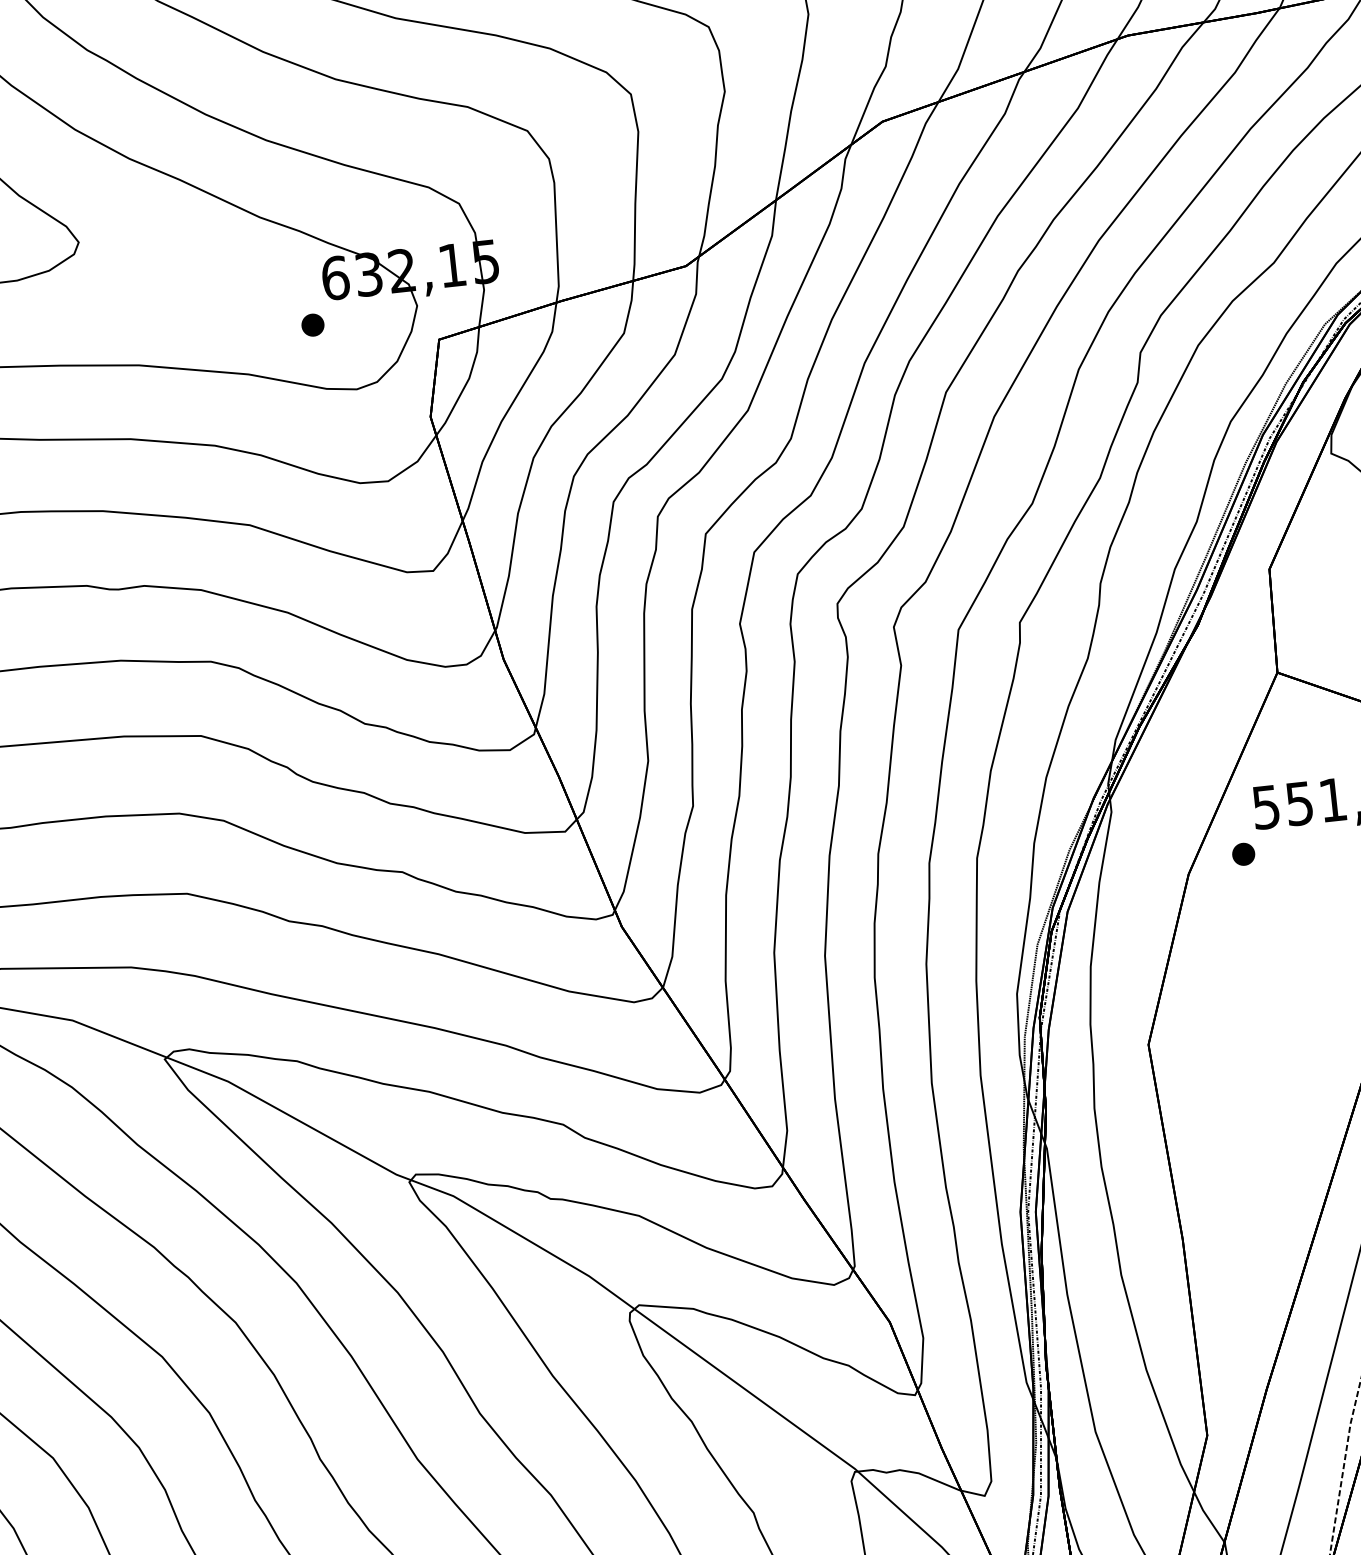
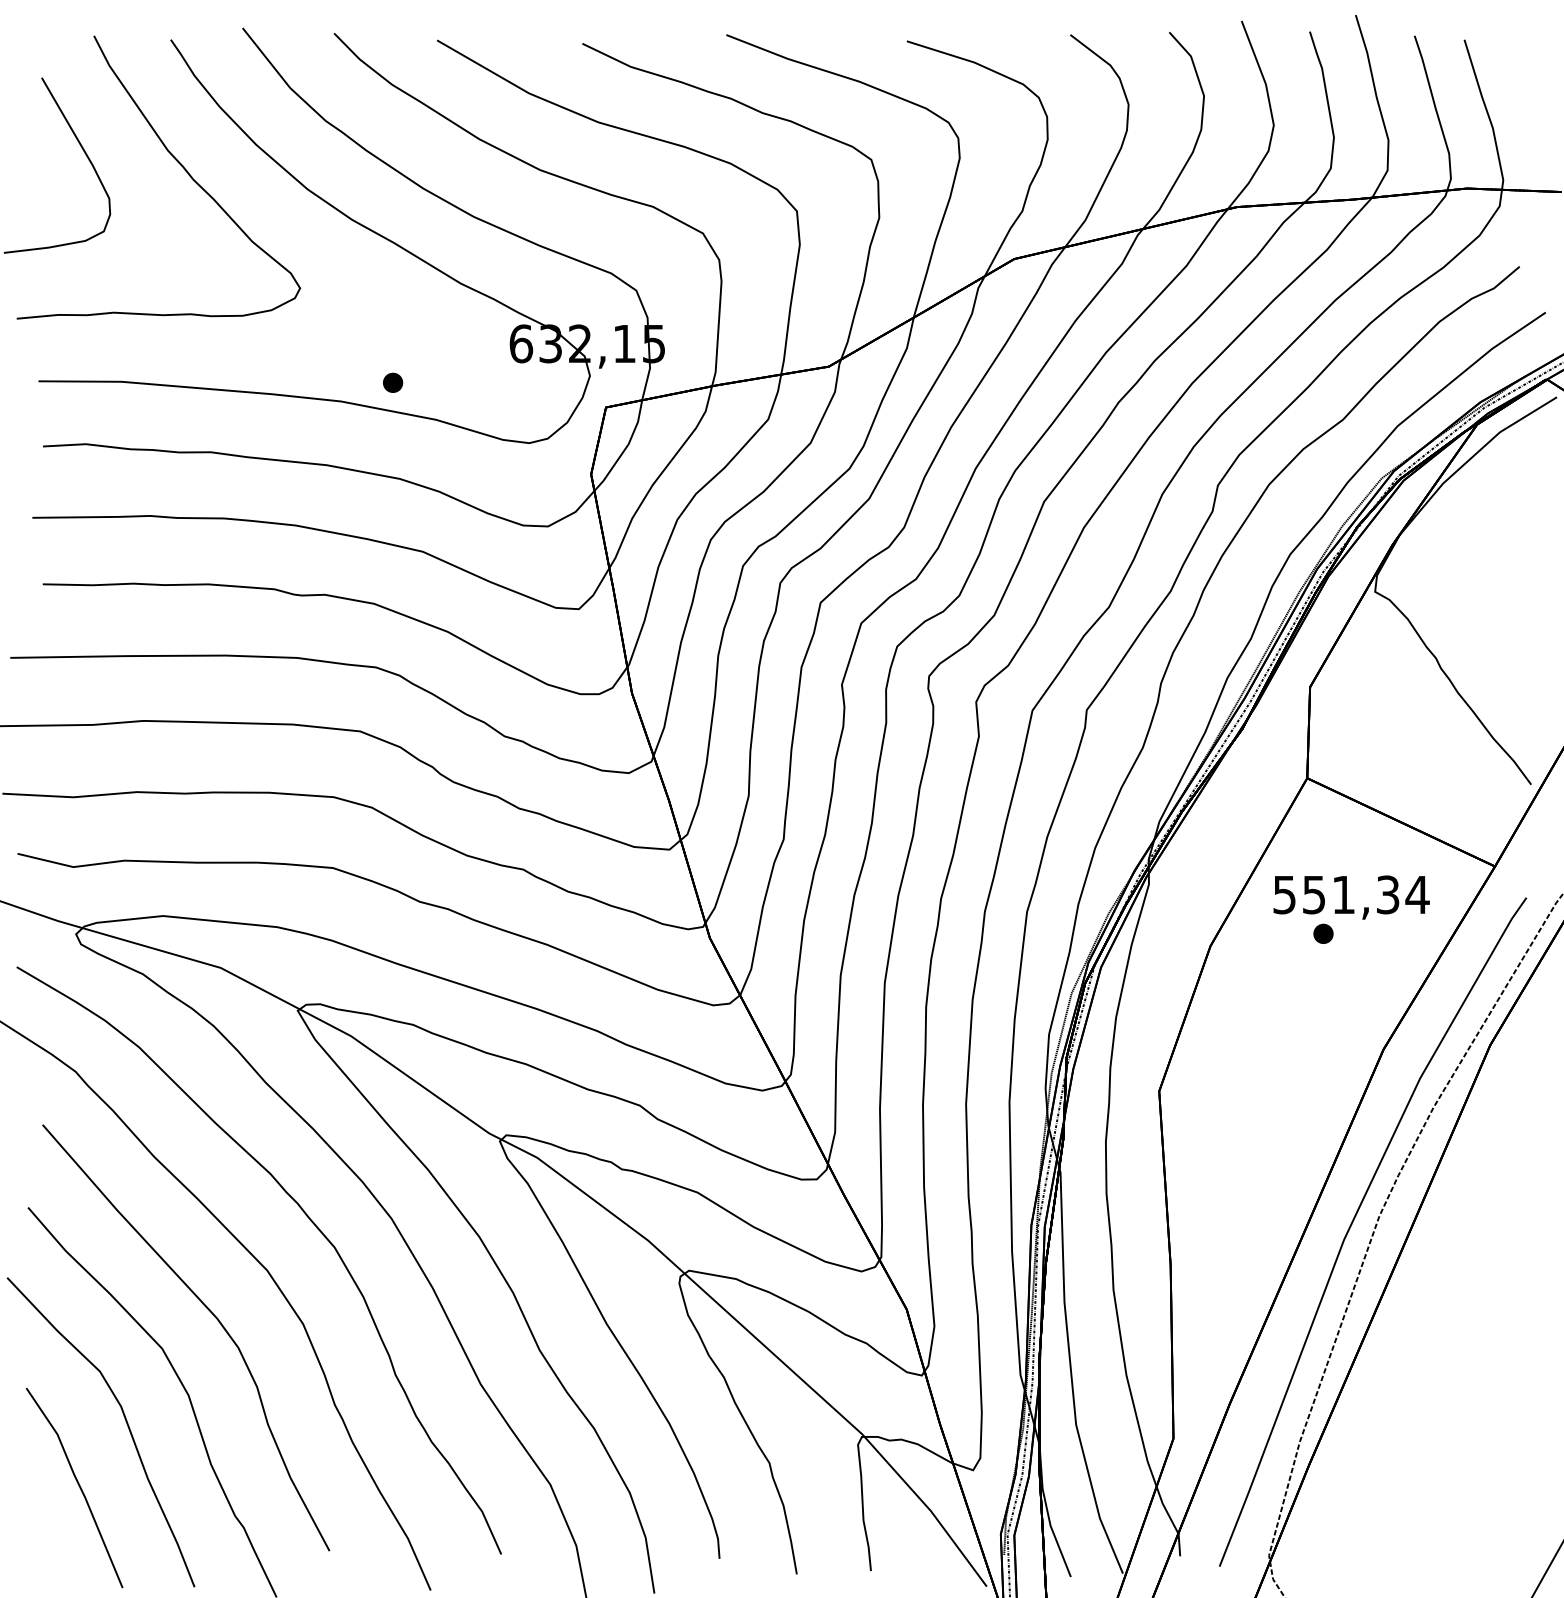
part: (313, 324) -> (393, 382), moved
part: (1243, 853) -> (1323, 933), moved

